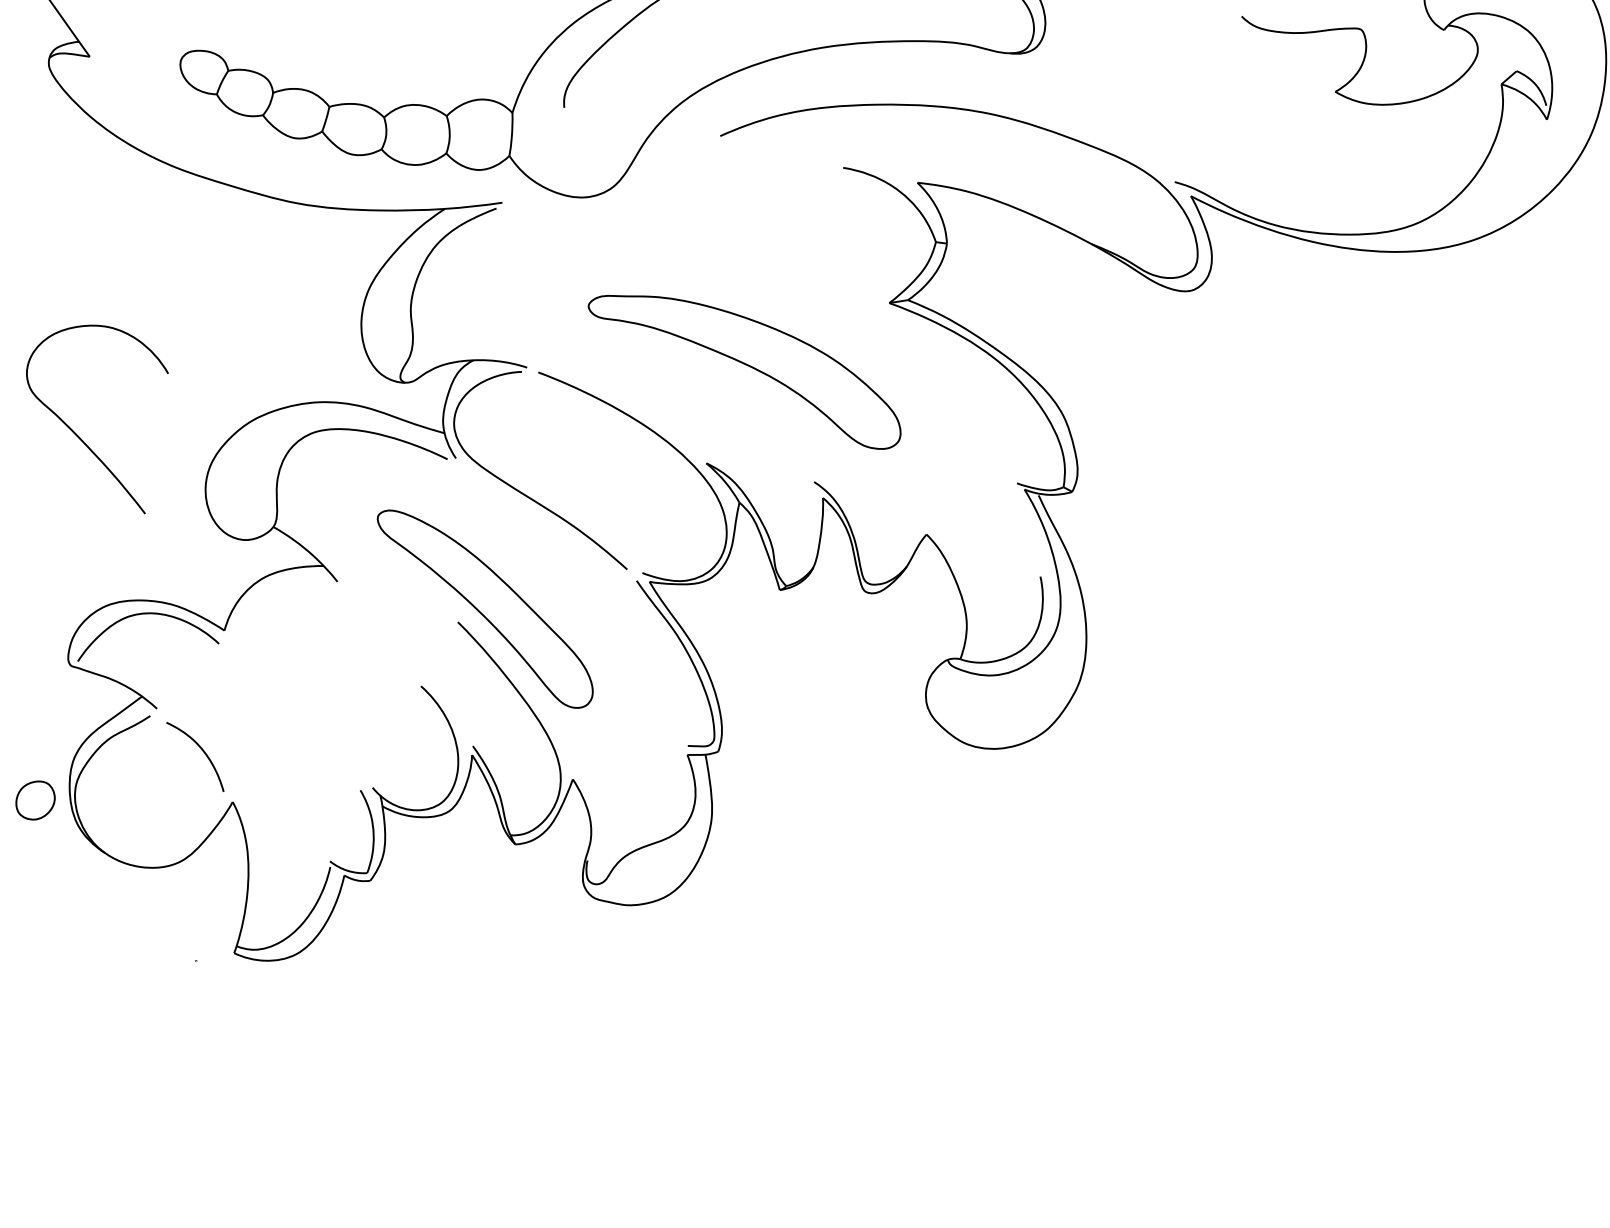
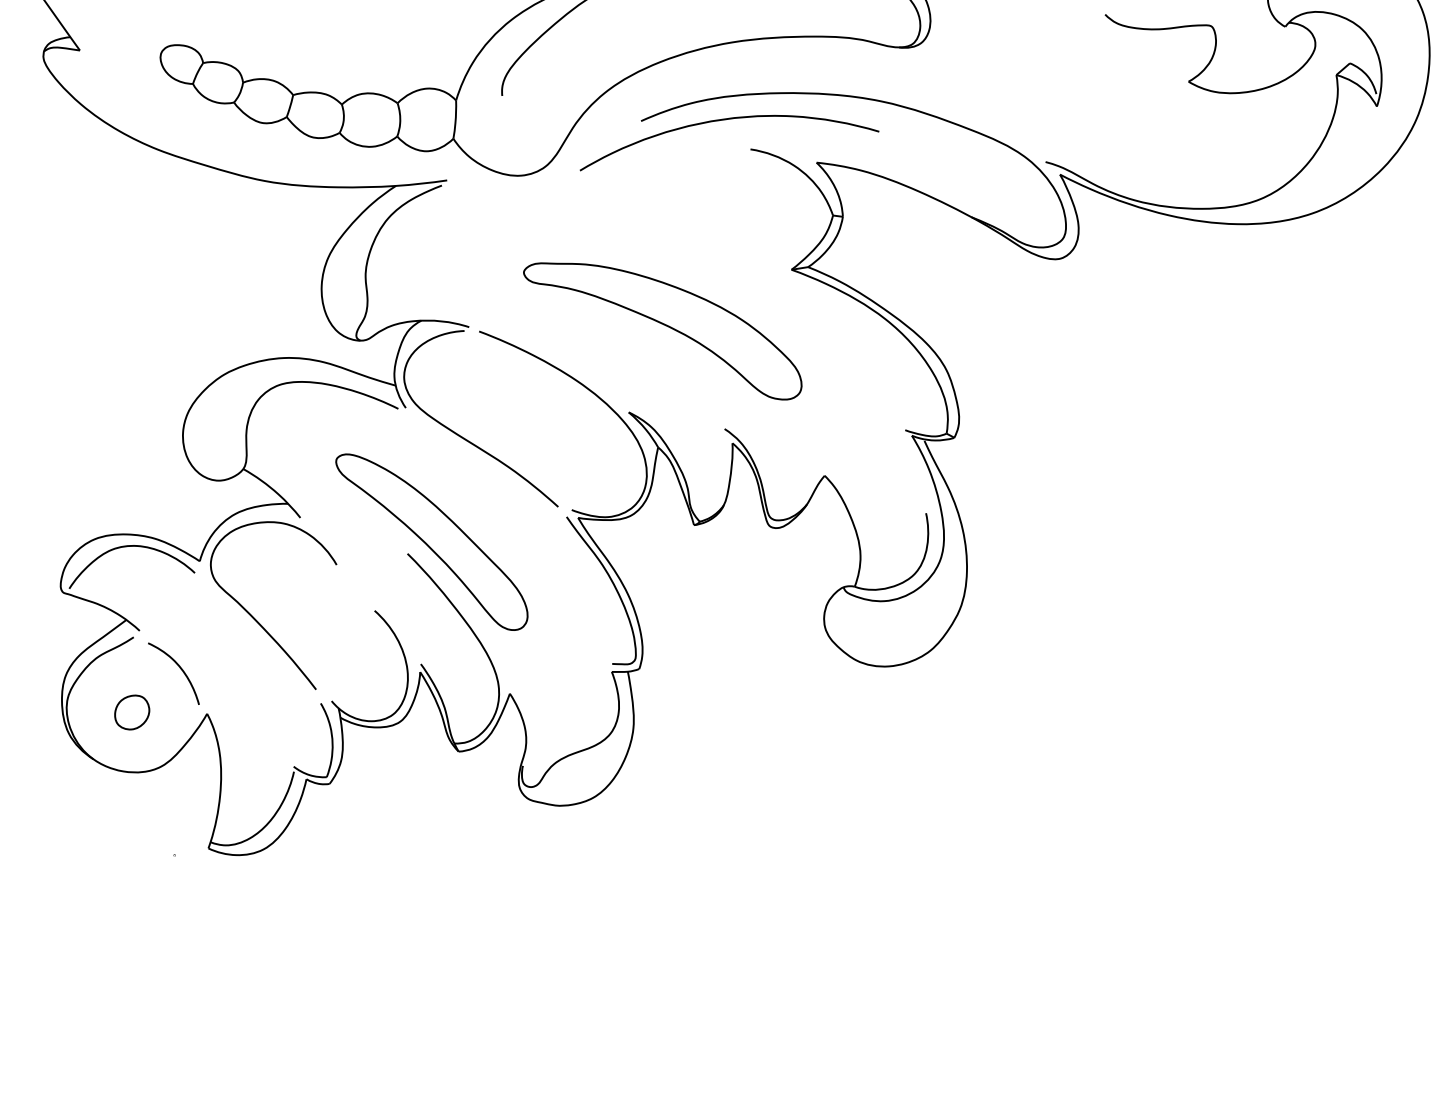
curve: (813, 135) -> (724, 120), added
curve: (79, 436) -> (257, 620), moved
part: (35, 800) -> (132, 712), moved

